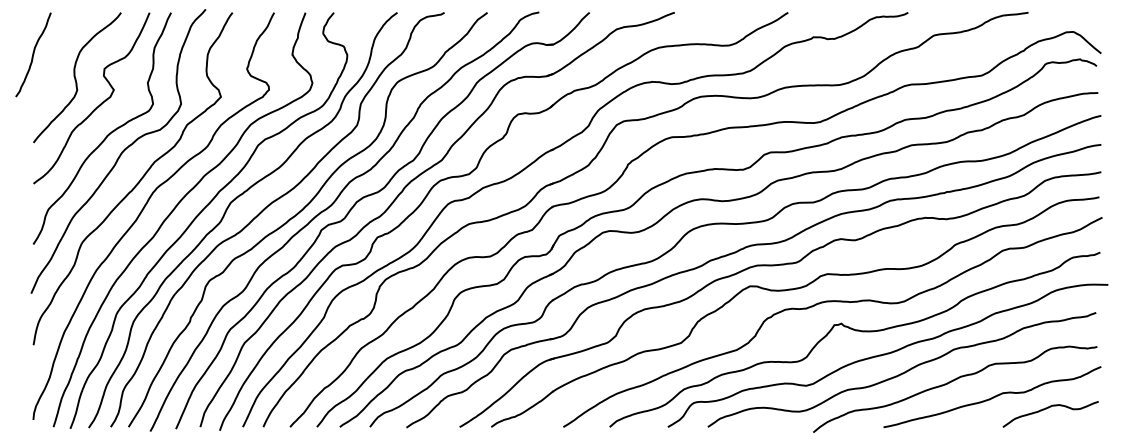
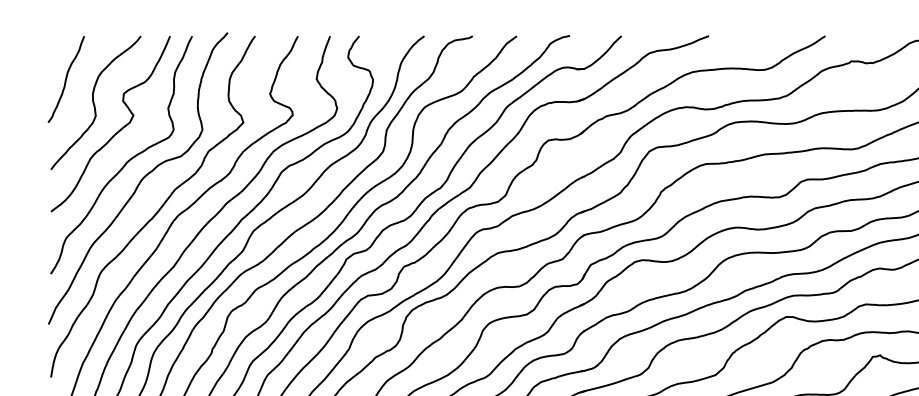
curve: (33, 54) -> (66, 79), moved

